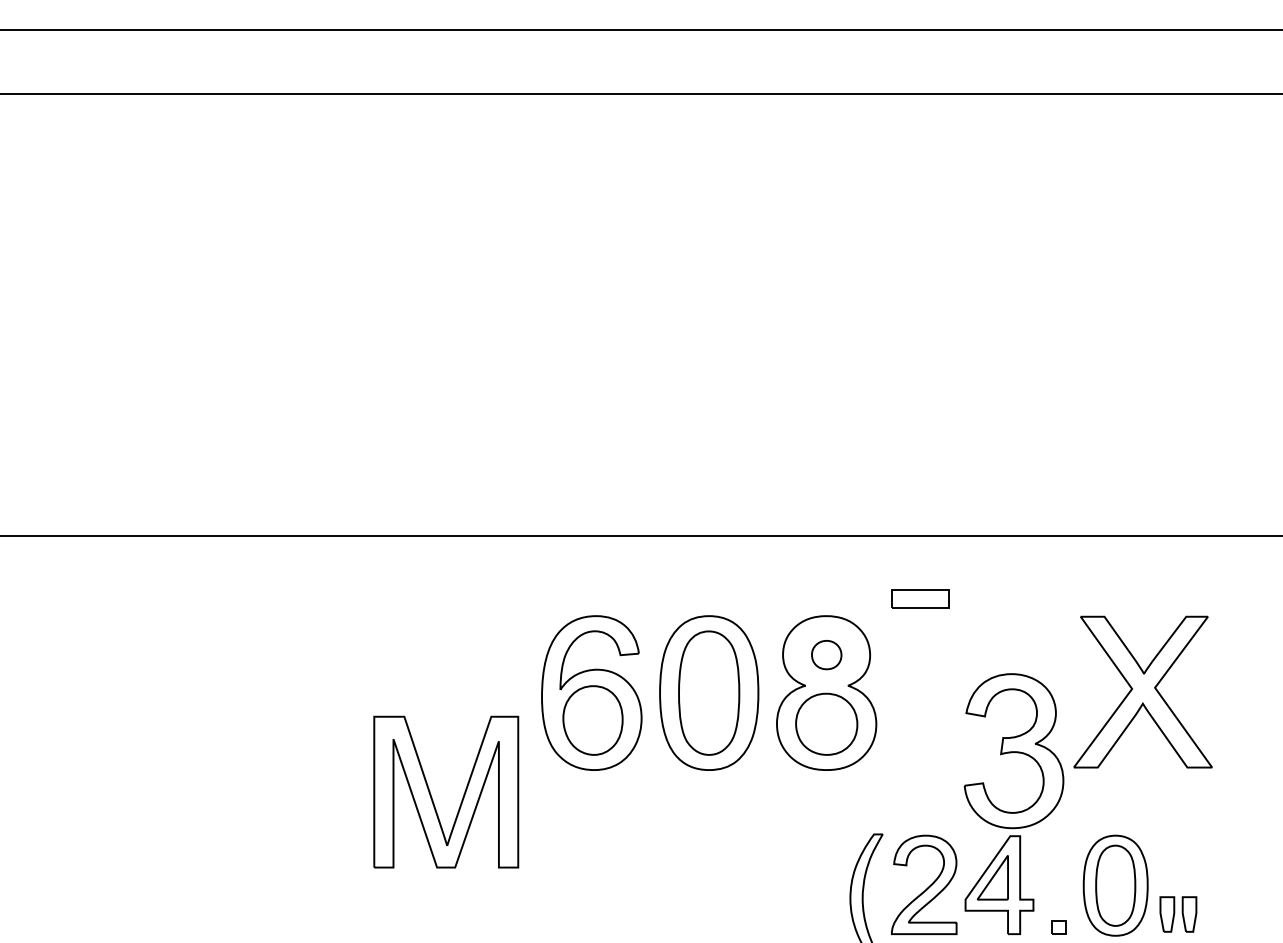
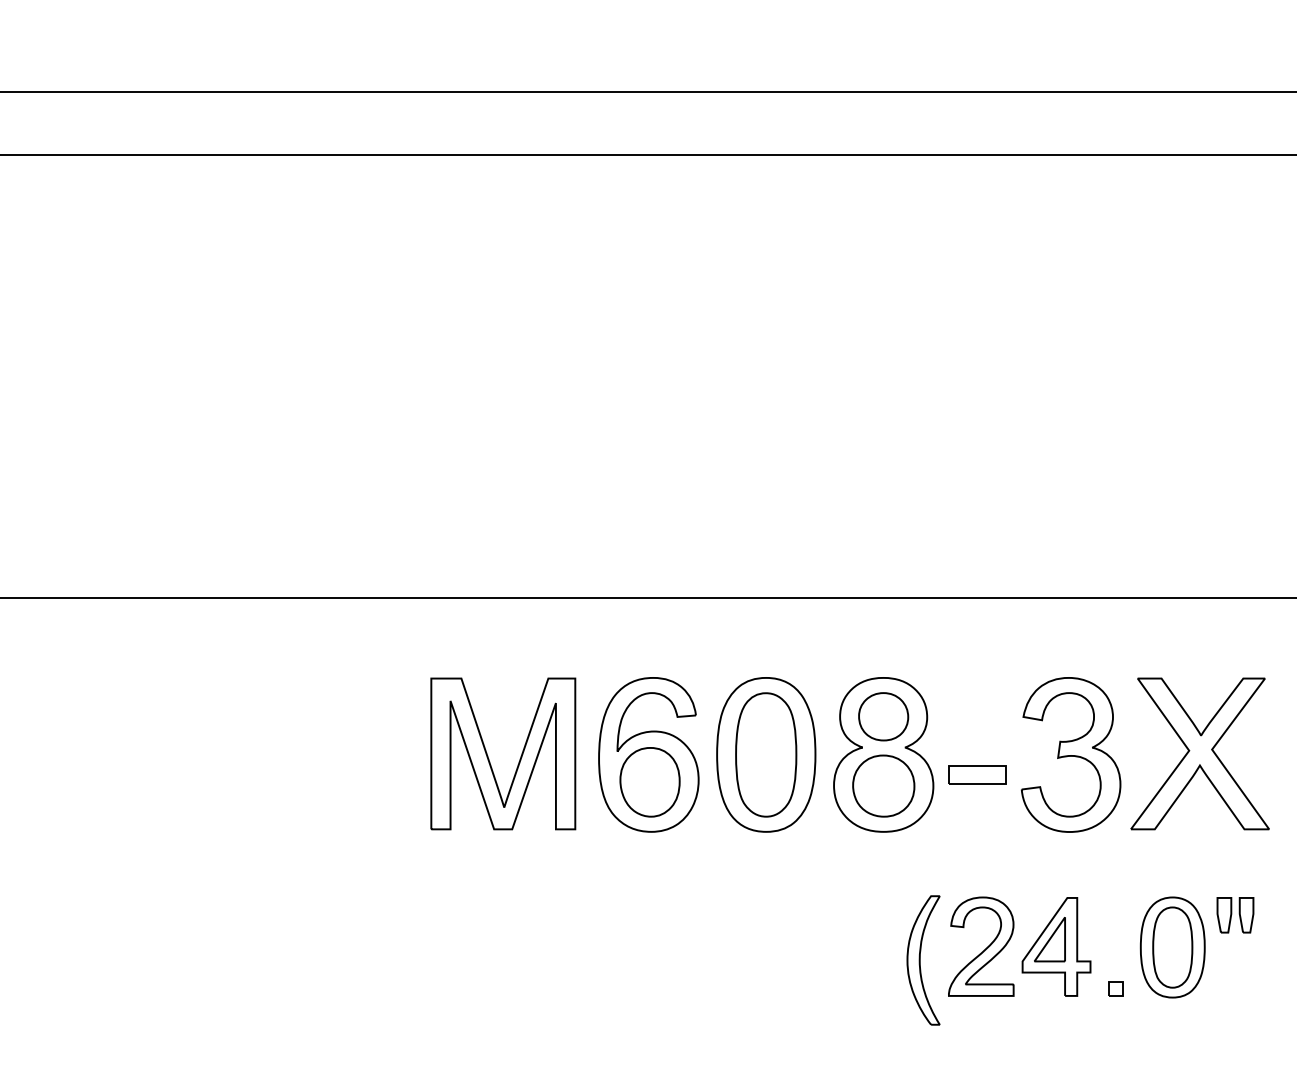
part: (920, 598) -> (977, 774), moved
part: (826, 654) -> (883, 716), size x1.67
part: (1014, 750) -> (1071, 754), moved
part: (432, 797) -> (489, 759), moved
part: (1178, 914) -> (1235, 915), moved

